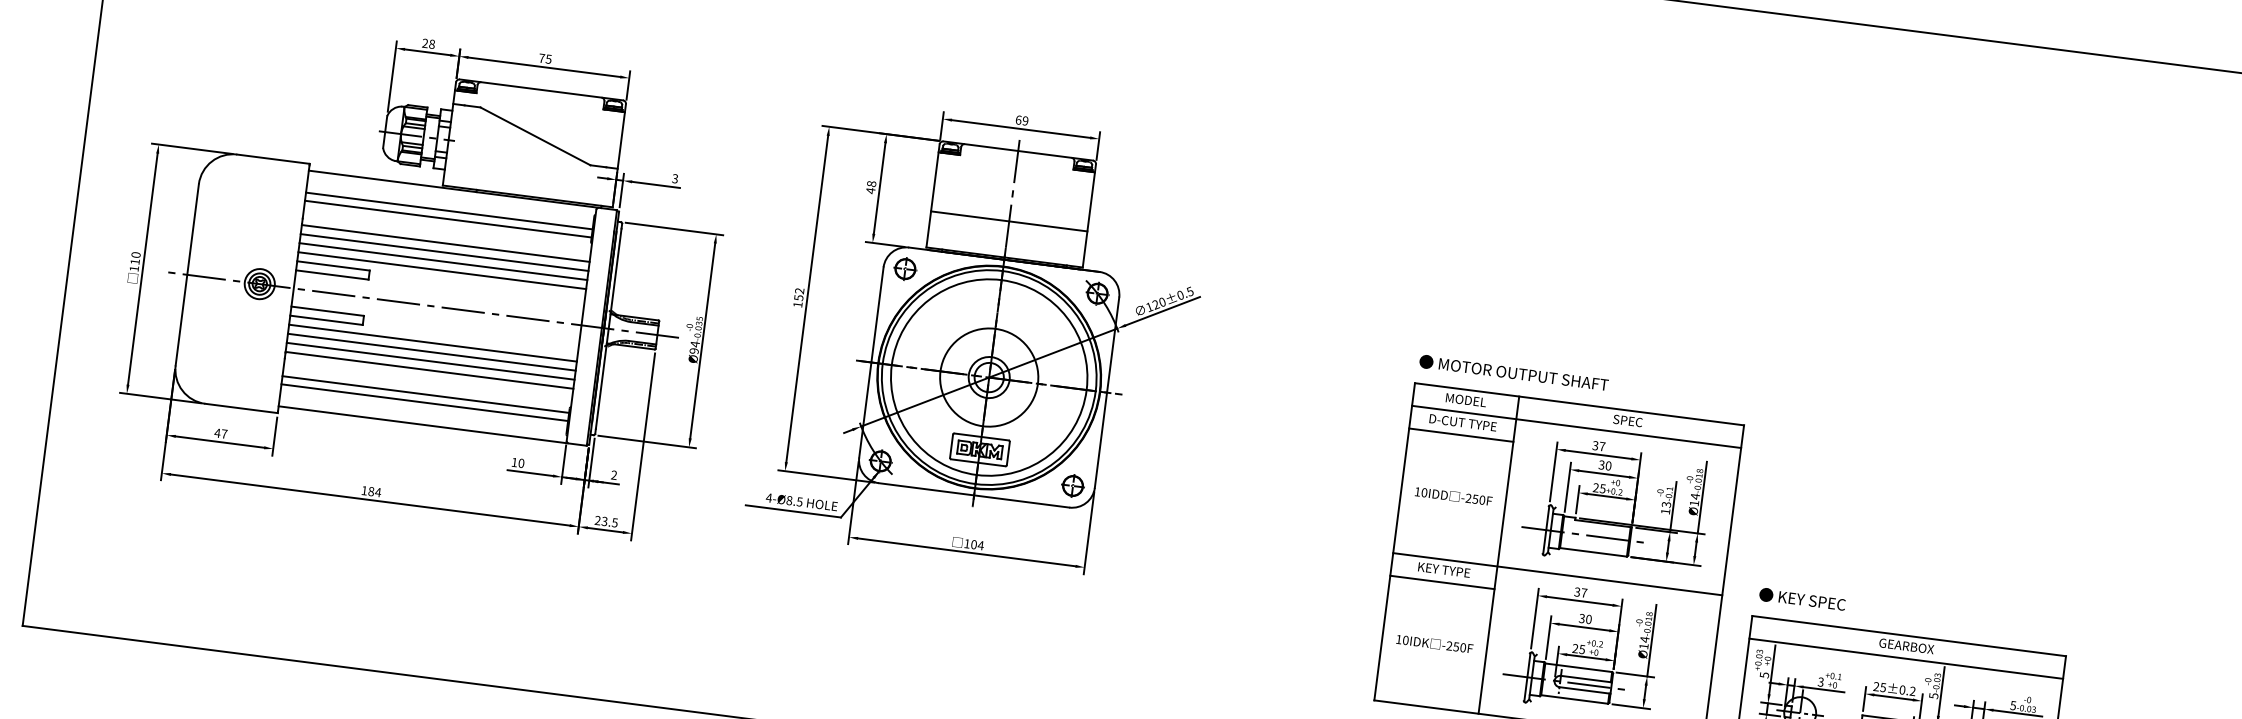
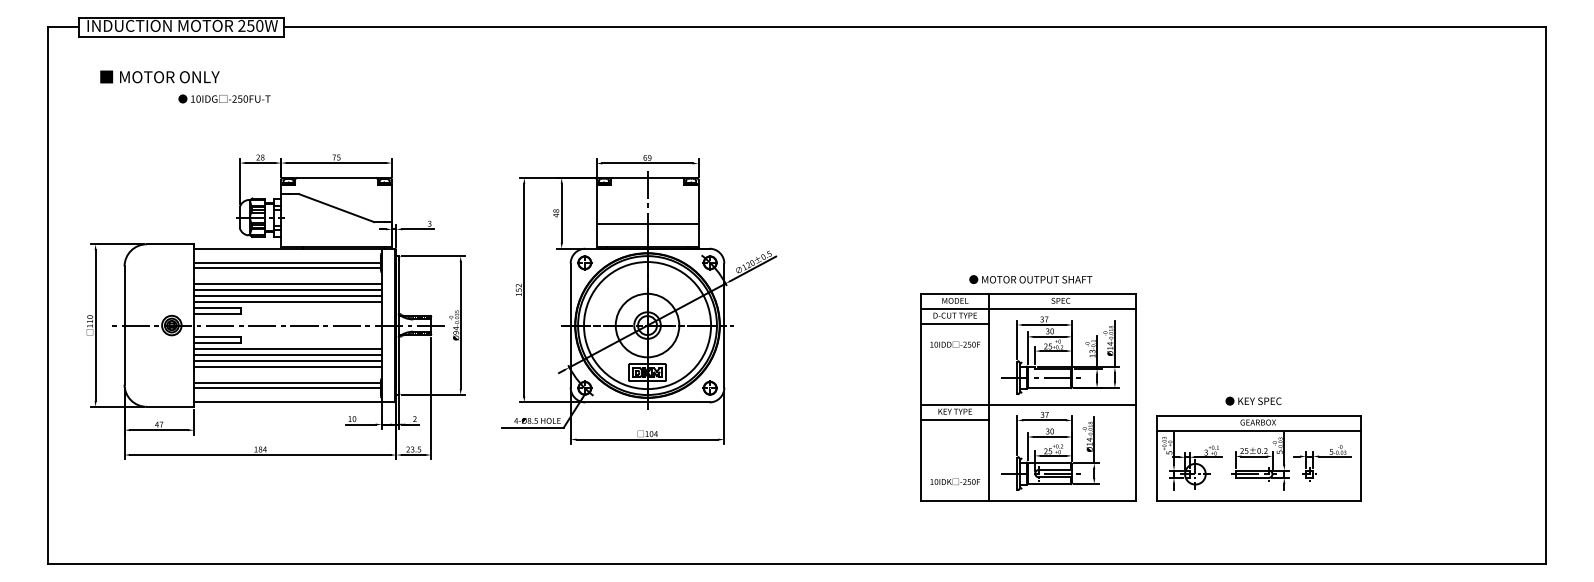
text: (1513, 372) -> (1030, 279), moved
text: (1454, 496) -> (955, 344), moved
text: (1802, 598) -> (1253, 400), moved
text: (1435, 643) -> (955, 481), moved

